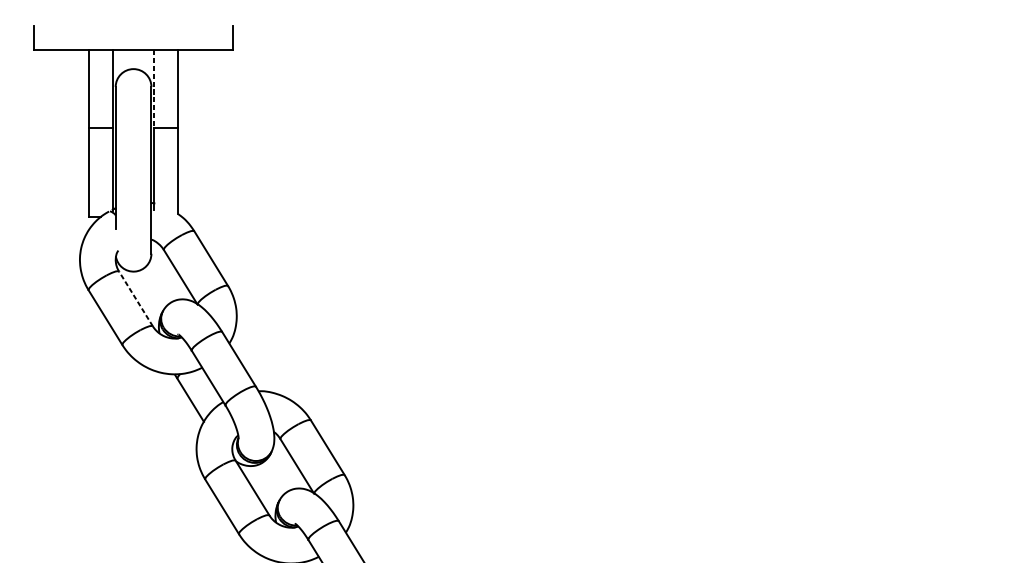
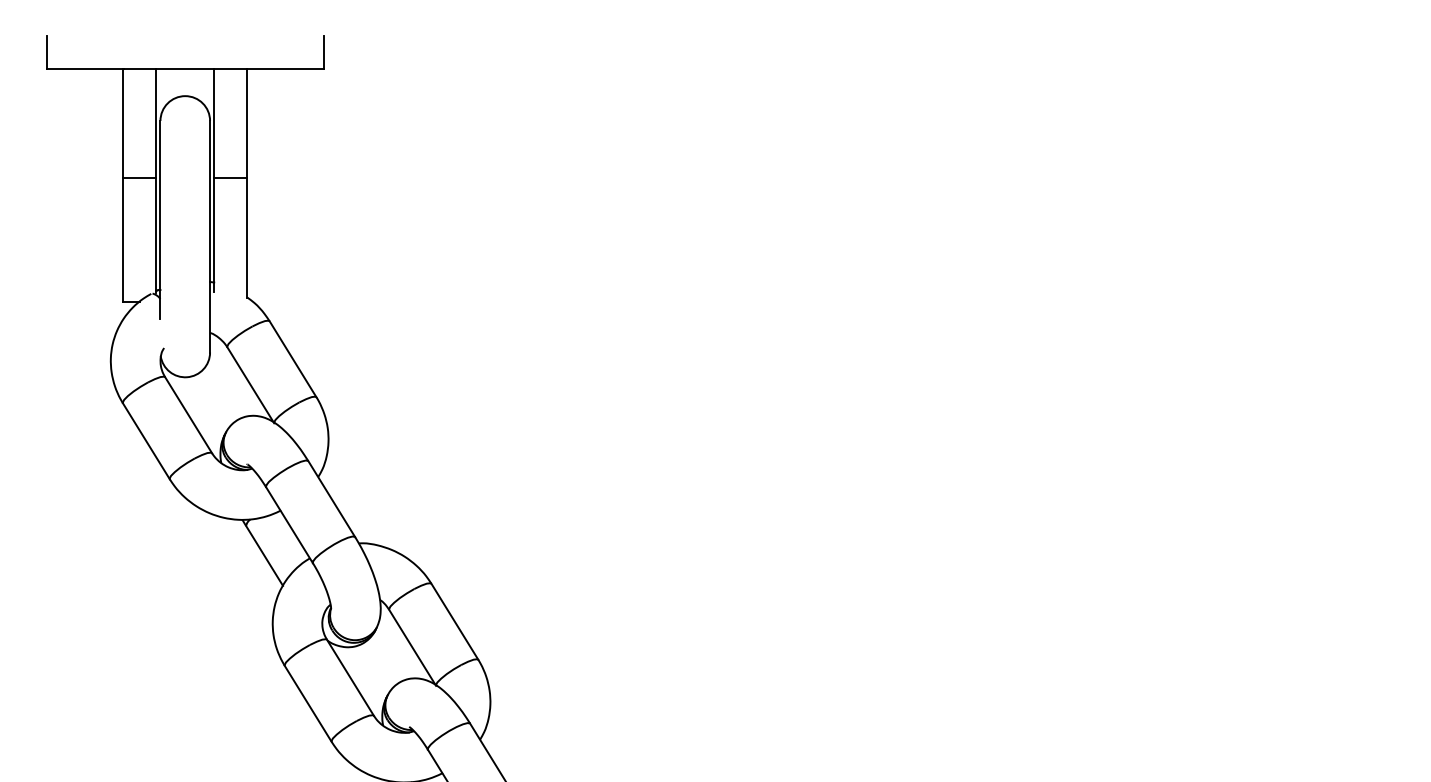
line: (154, 89) -> (214, 124), dashed -> solid
line: (135, 299) -> (188, 415), dashed -> solid

